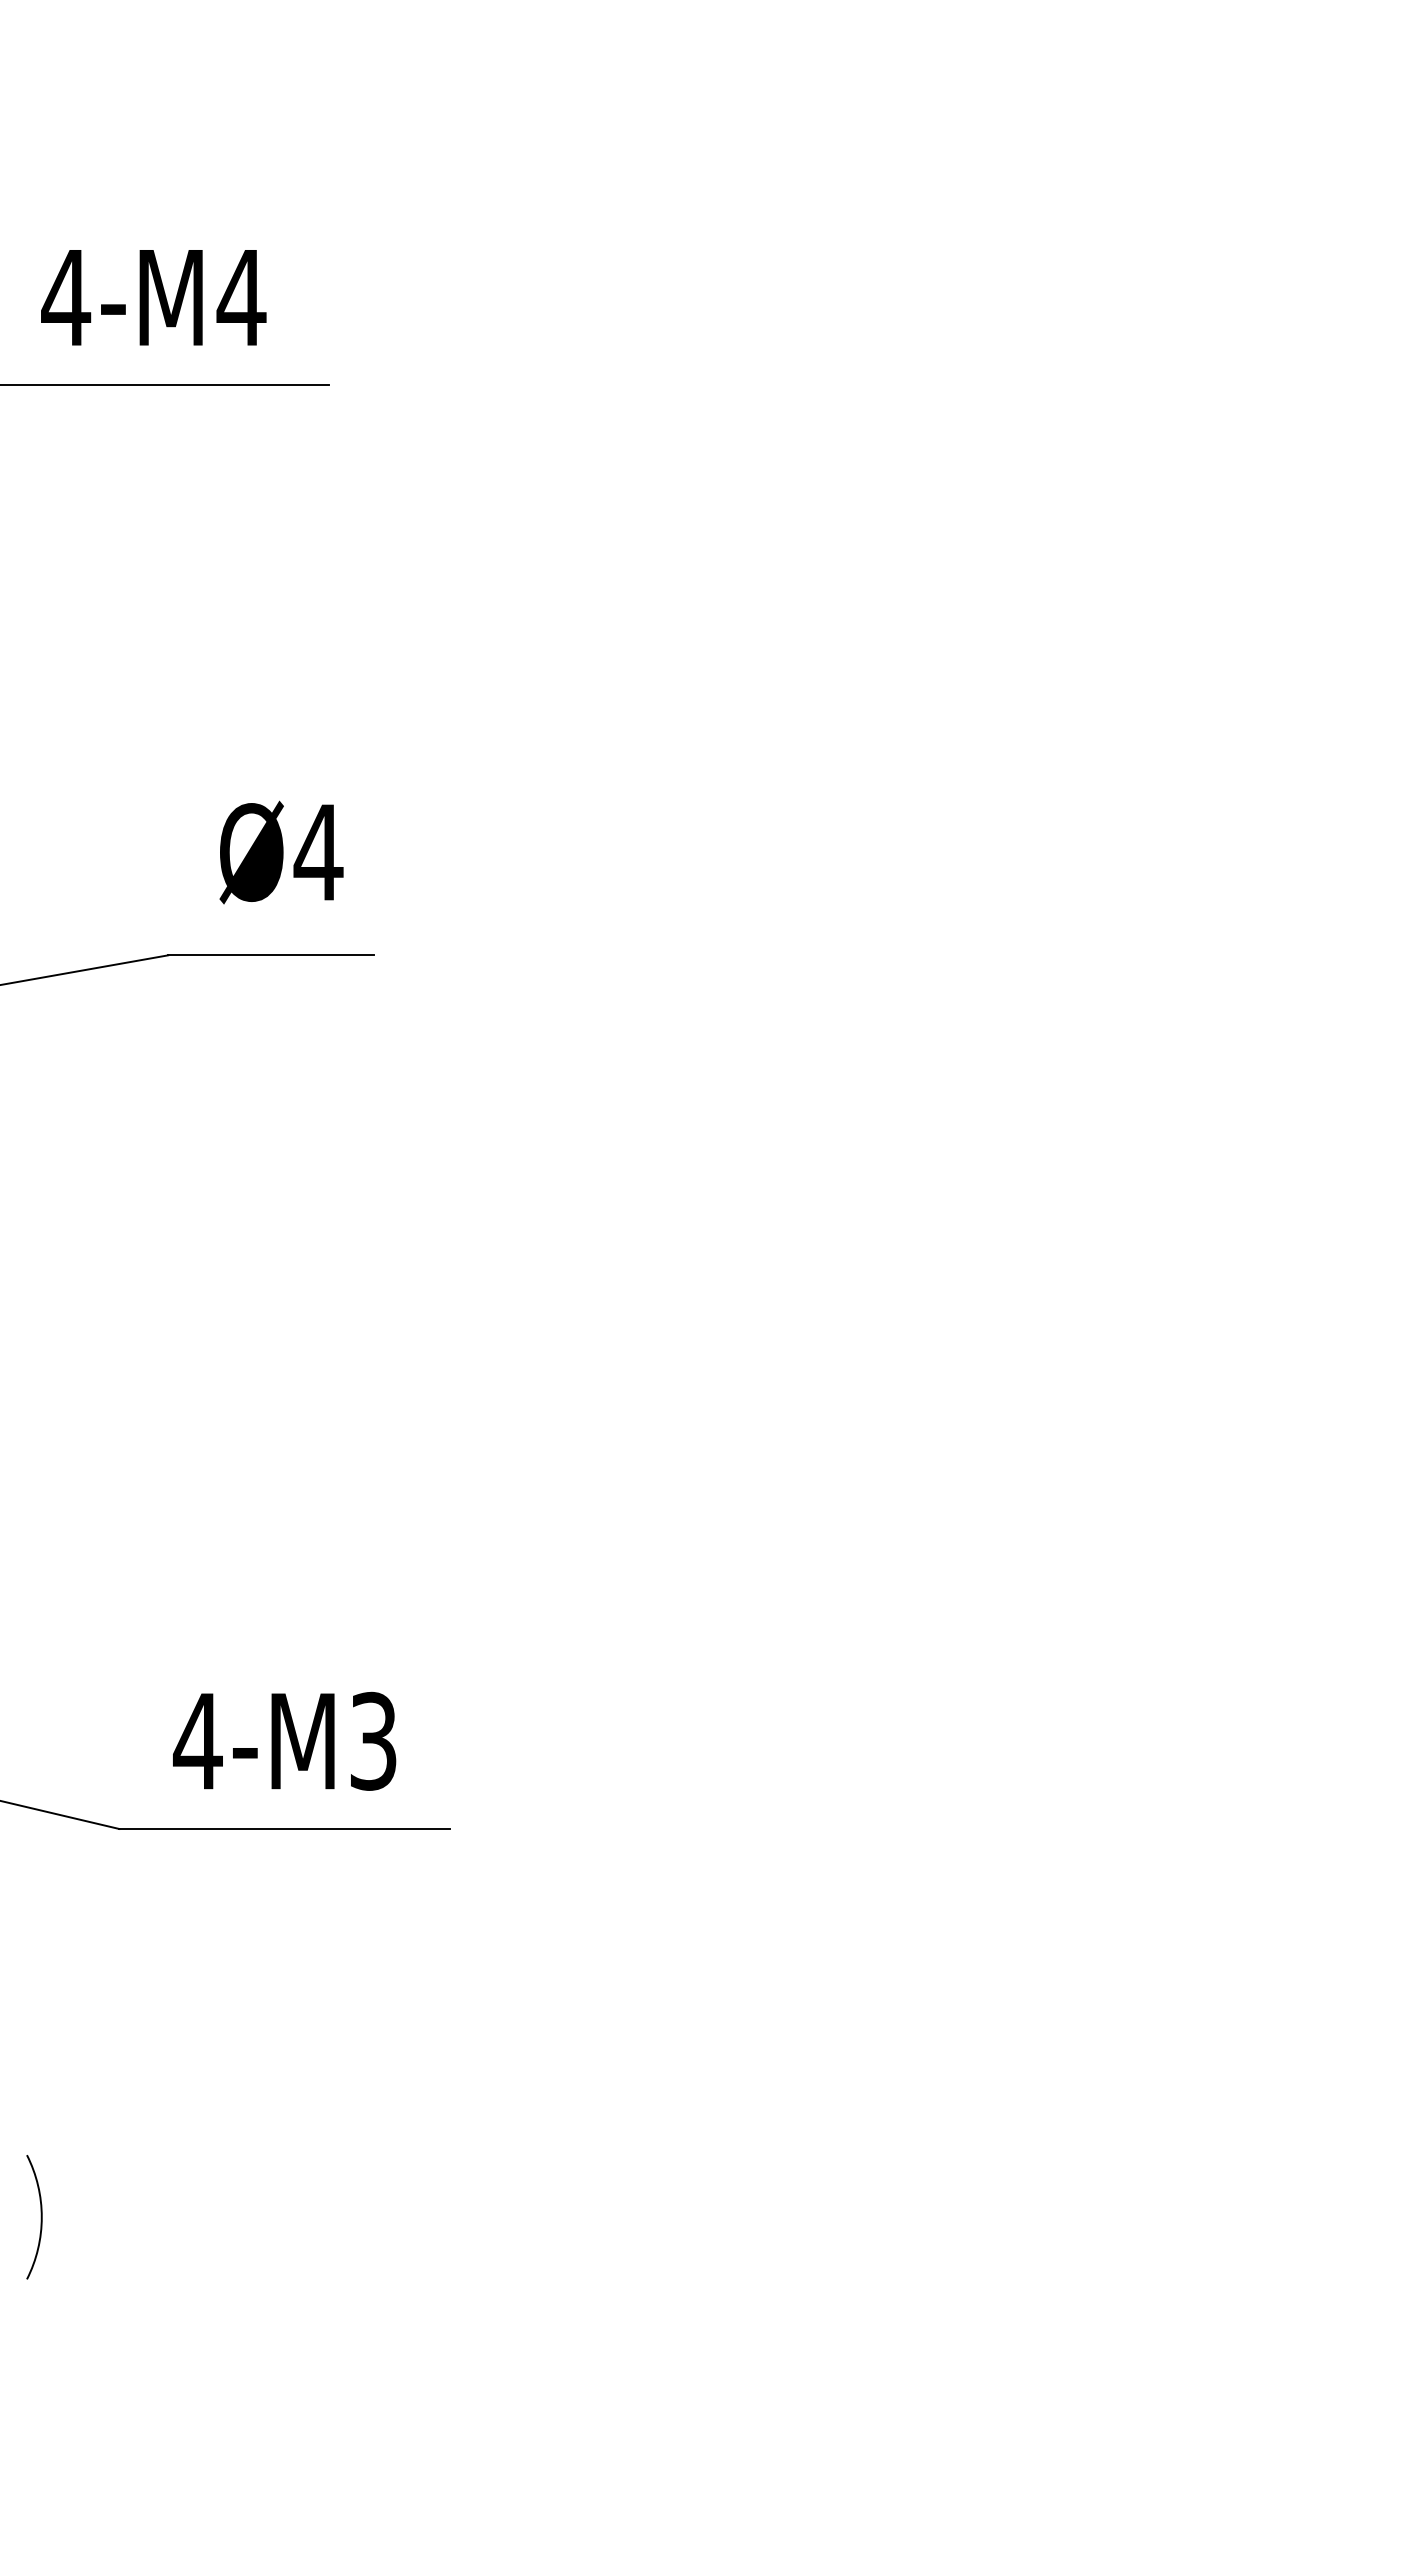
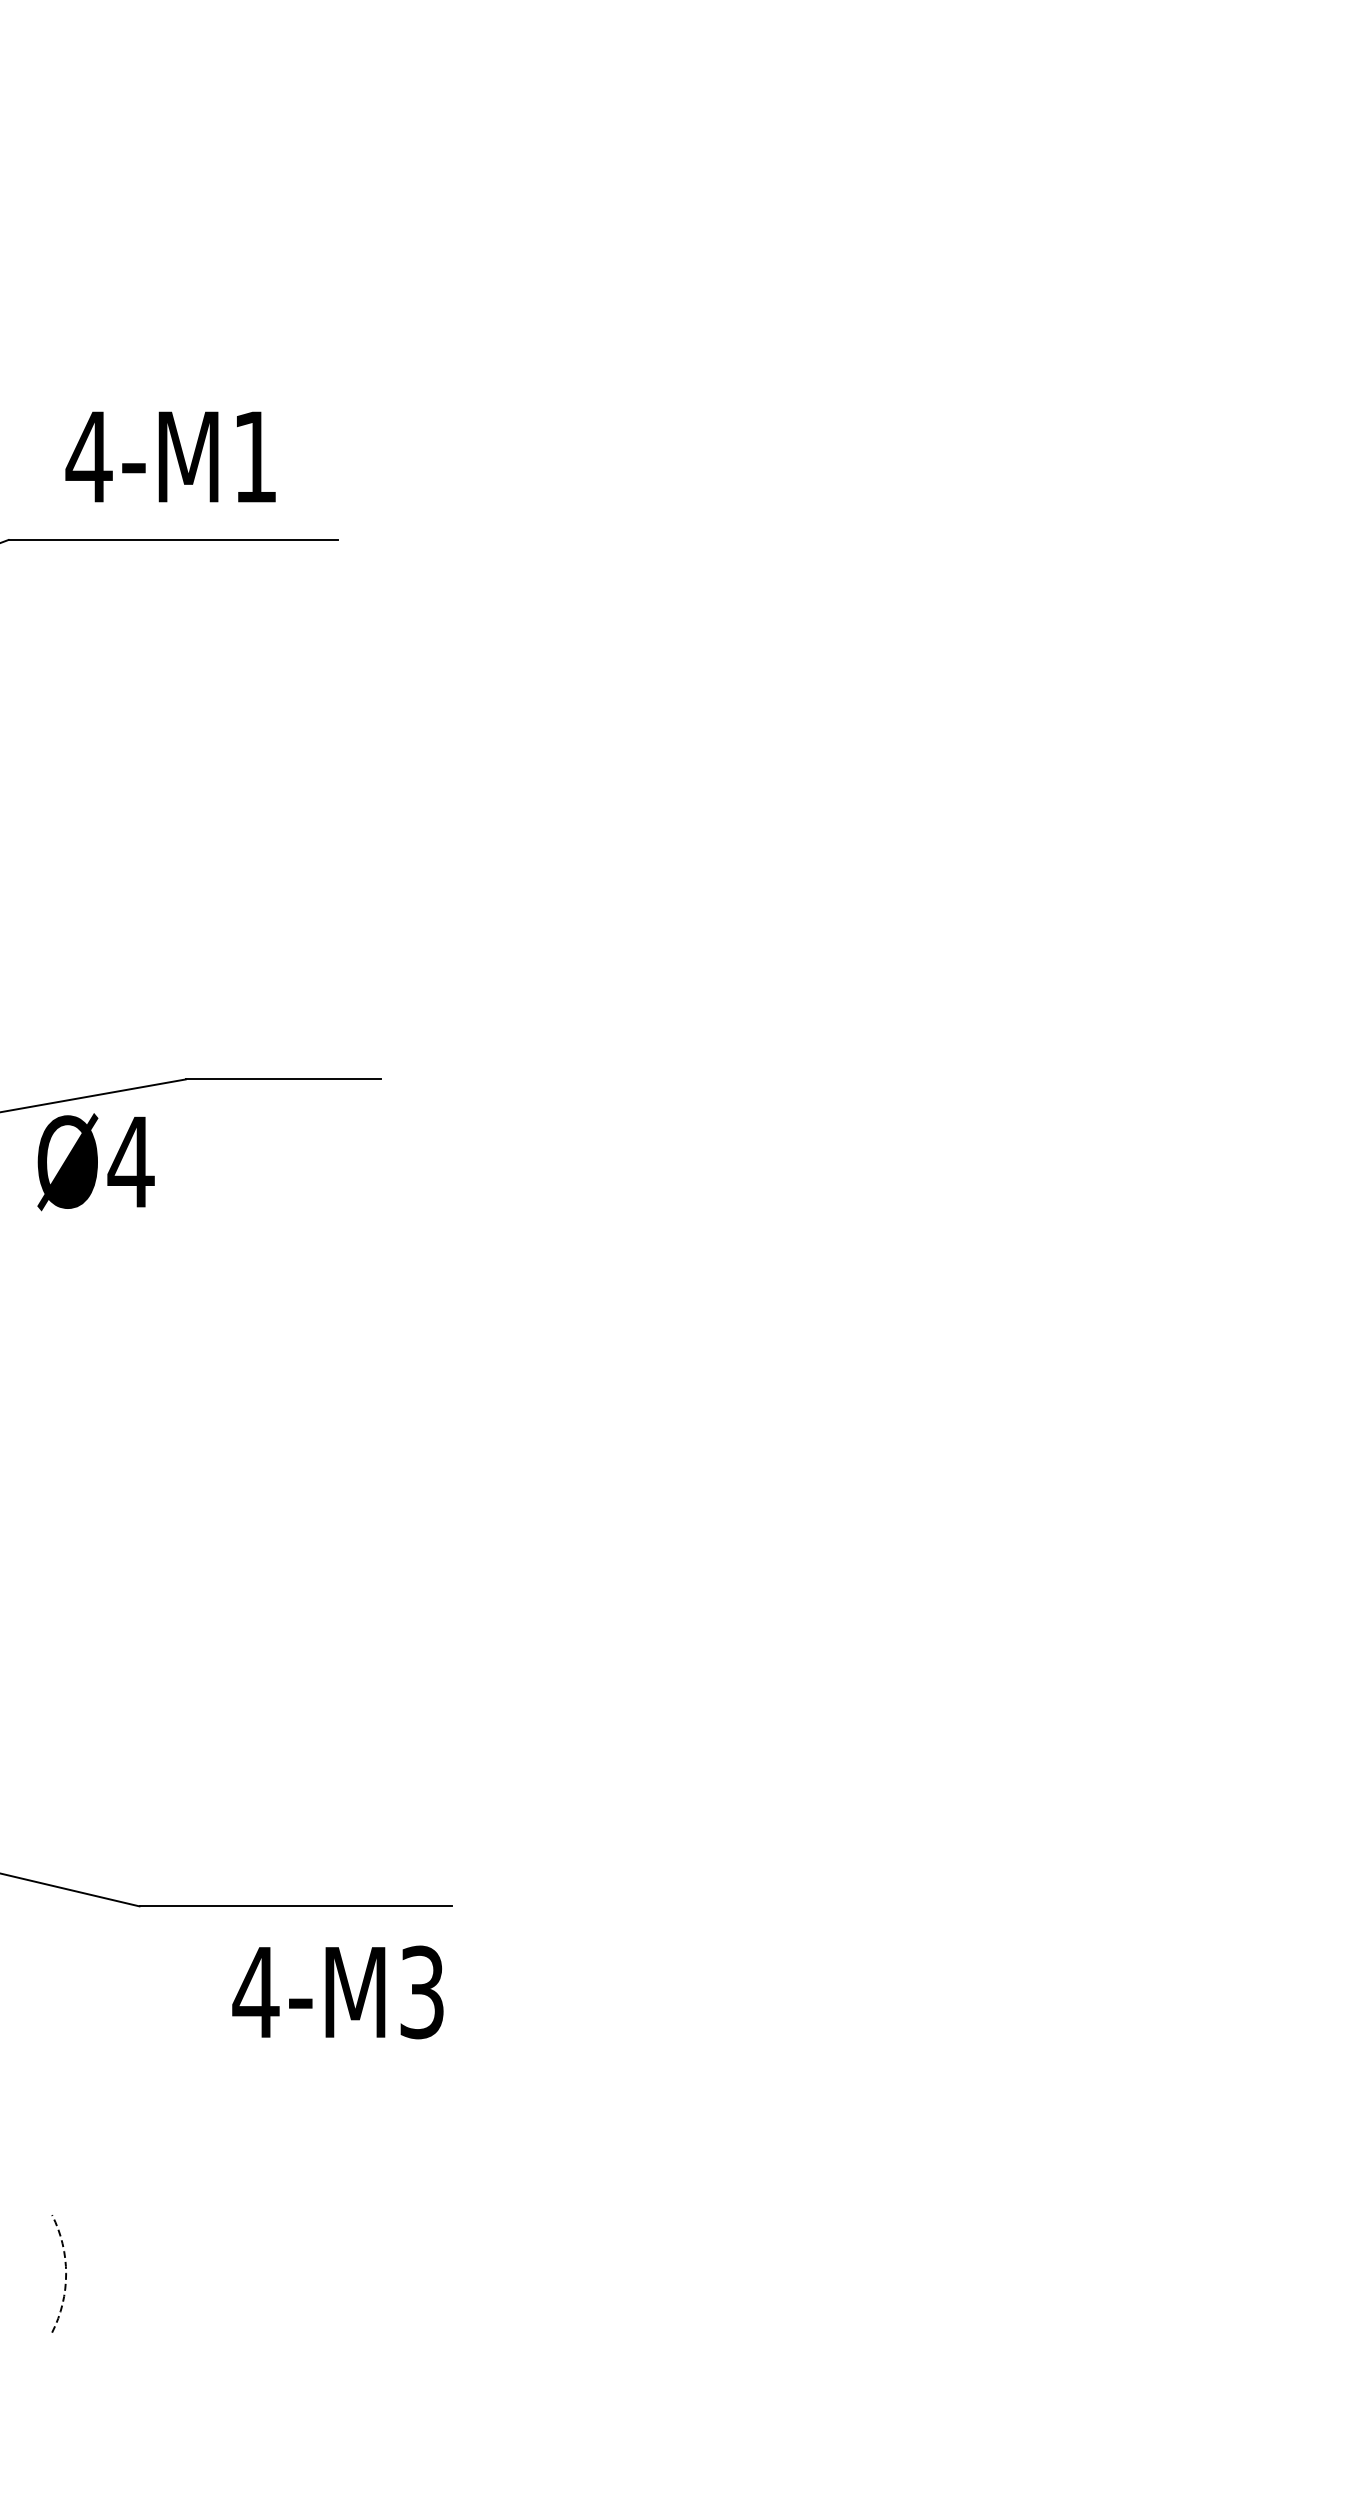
text: (240, 297) -> (254, 456), 4-M4 -> 4-M1
text: (280, 852) -> (95, 1162), moved
text: (284, 1741) -> (337, 1992), moved
arc: (42, 2216) -> (66, 2273), solid -> dashed

